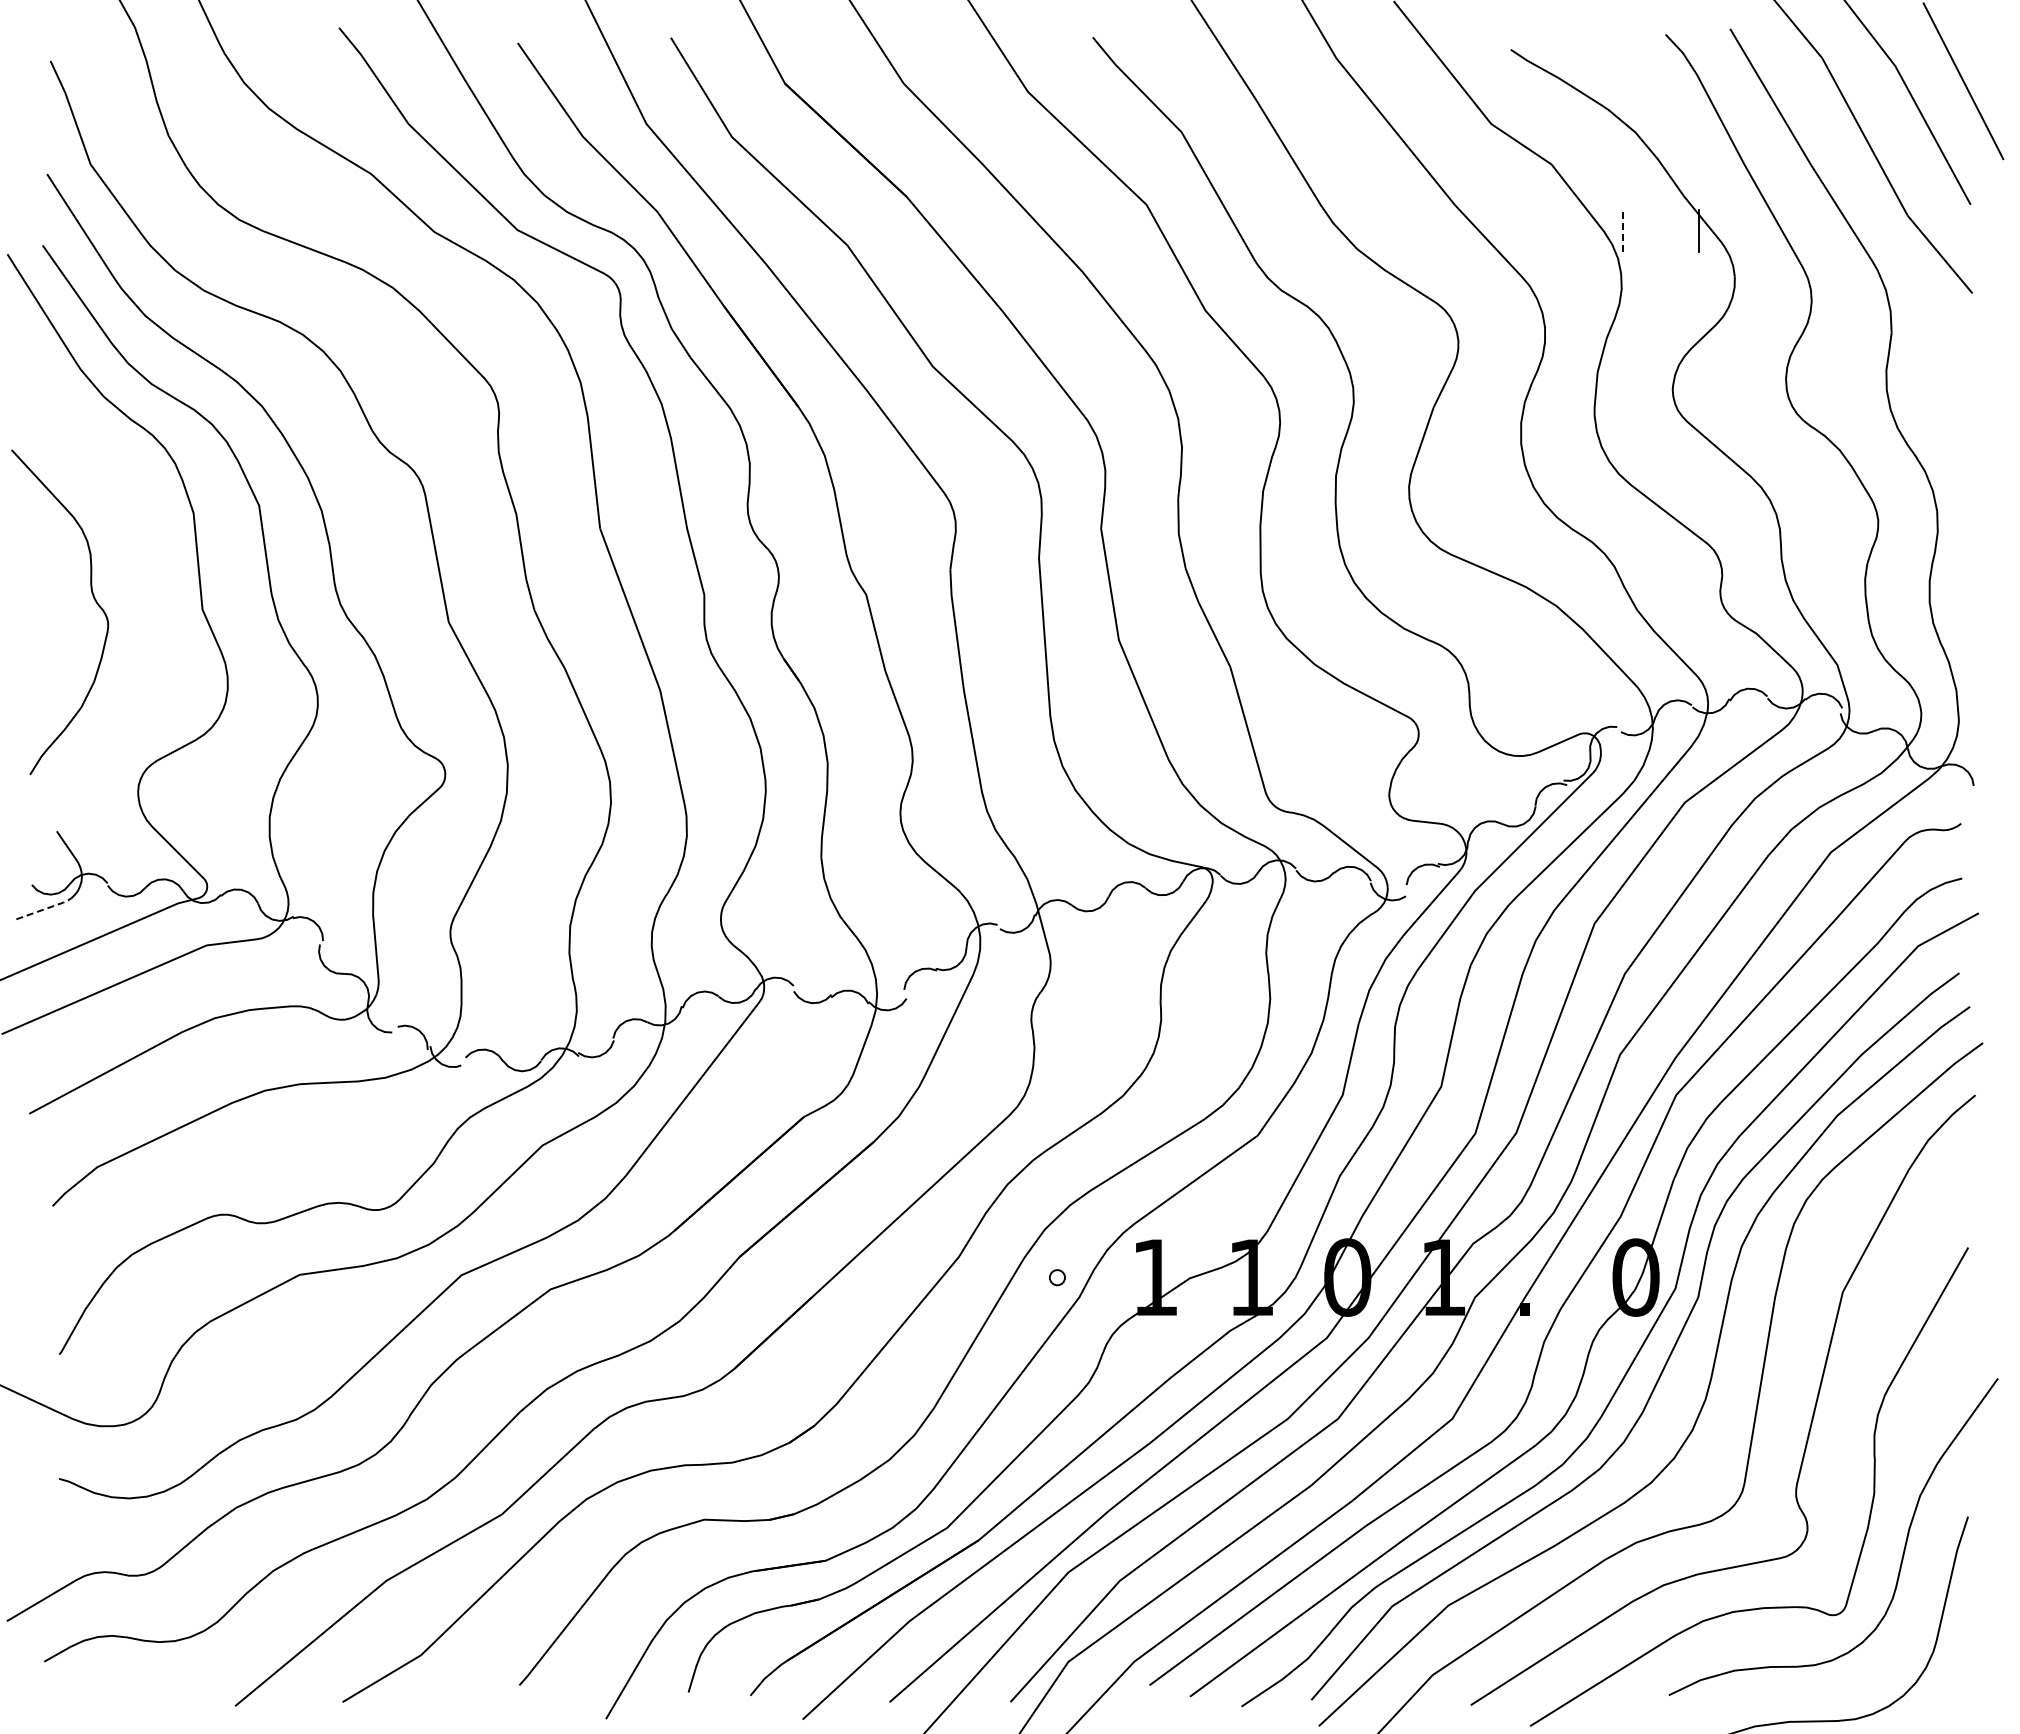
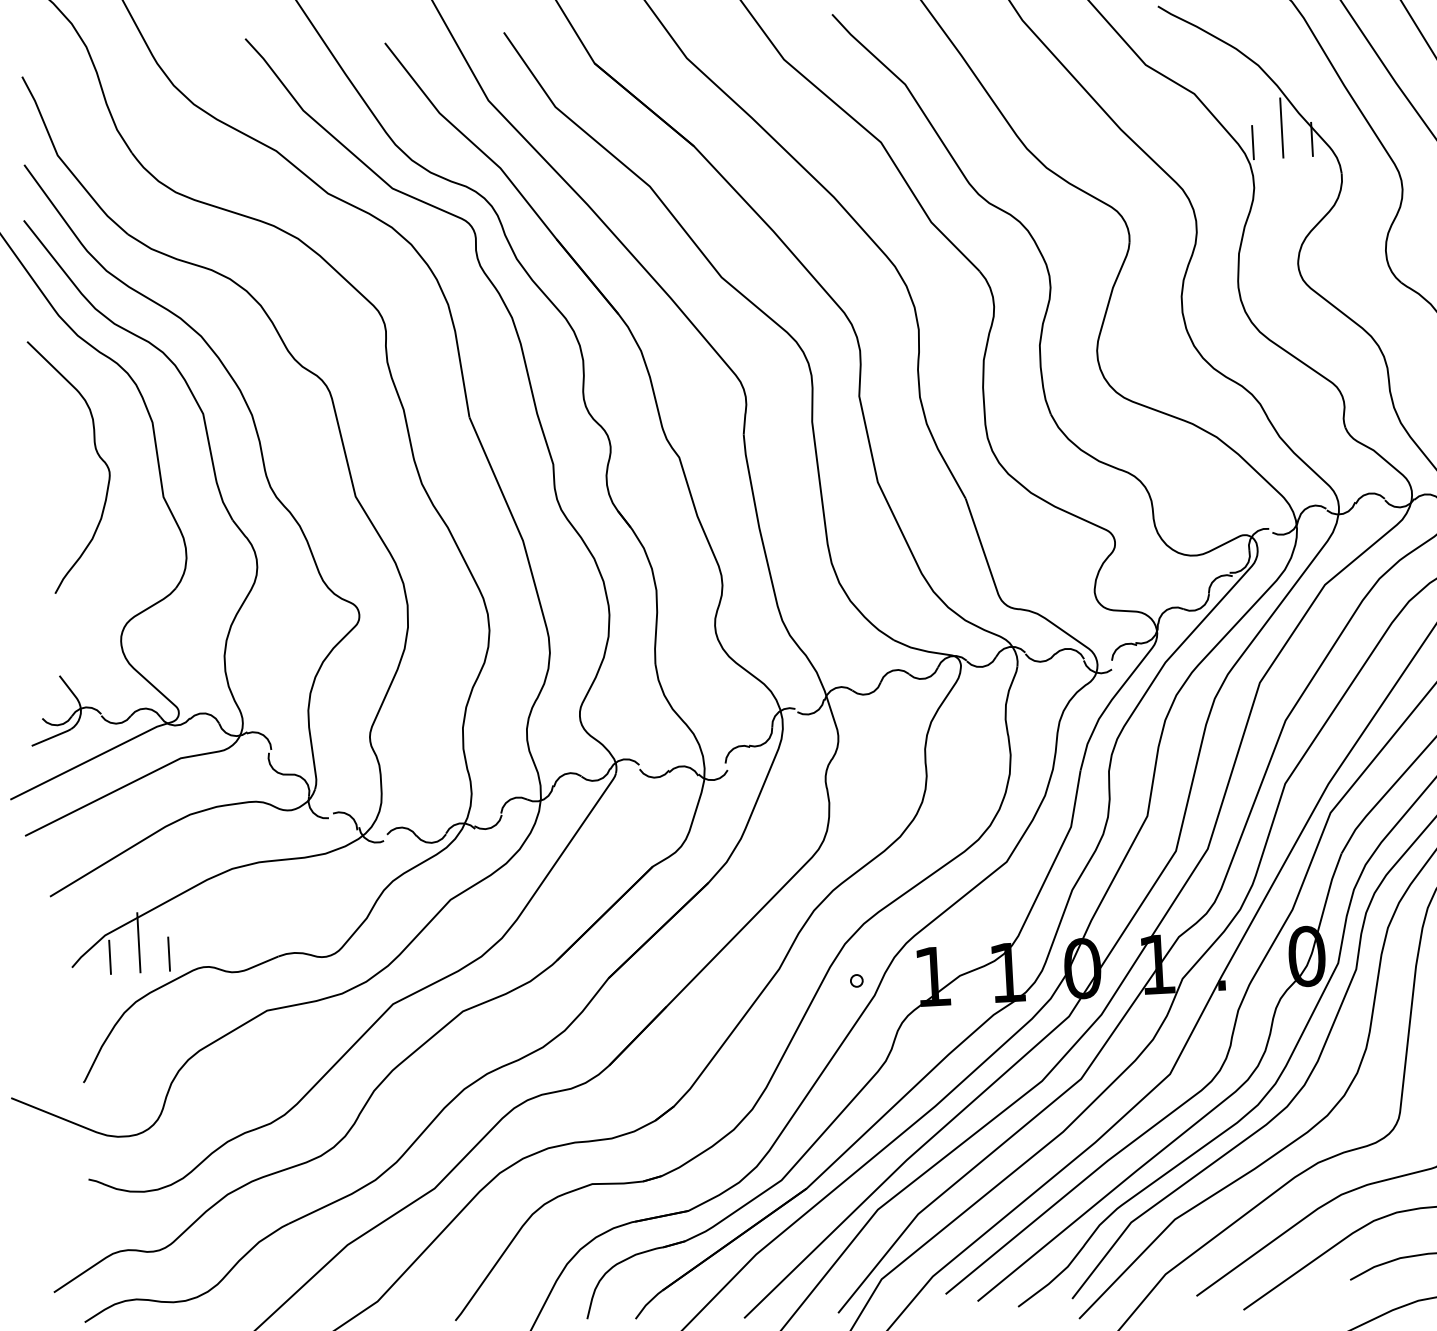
line: (1661, 214) -> (1282, 128), added
line: (1623, 230) -> (1253, 142), dashed -> solid
curve: (92, 596) -> (96, 452), moved
line: (43, 909) -> (52, 737), dashed -> solid
line: (140, 1178) -> (139, 942), added
line: (102, 1195) -> (110, 957), added
line: (177, 1195) -> (168, 954), added

